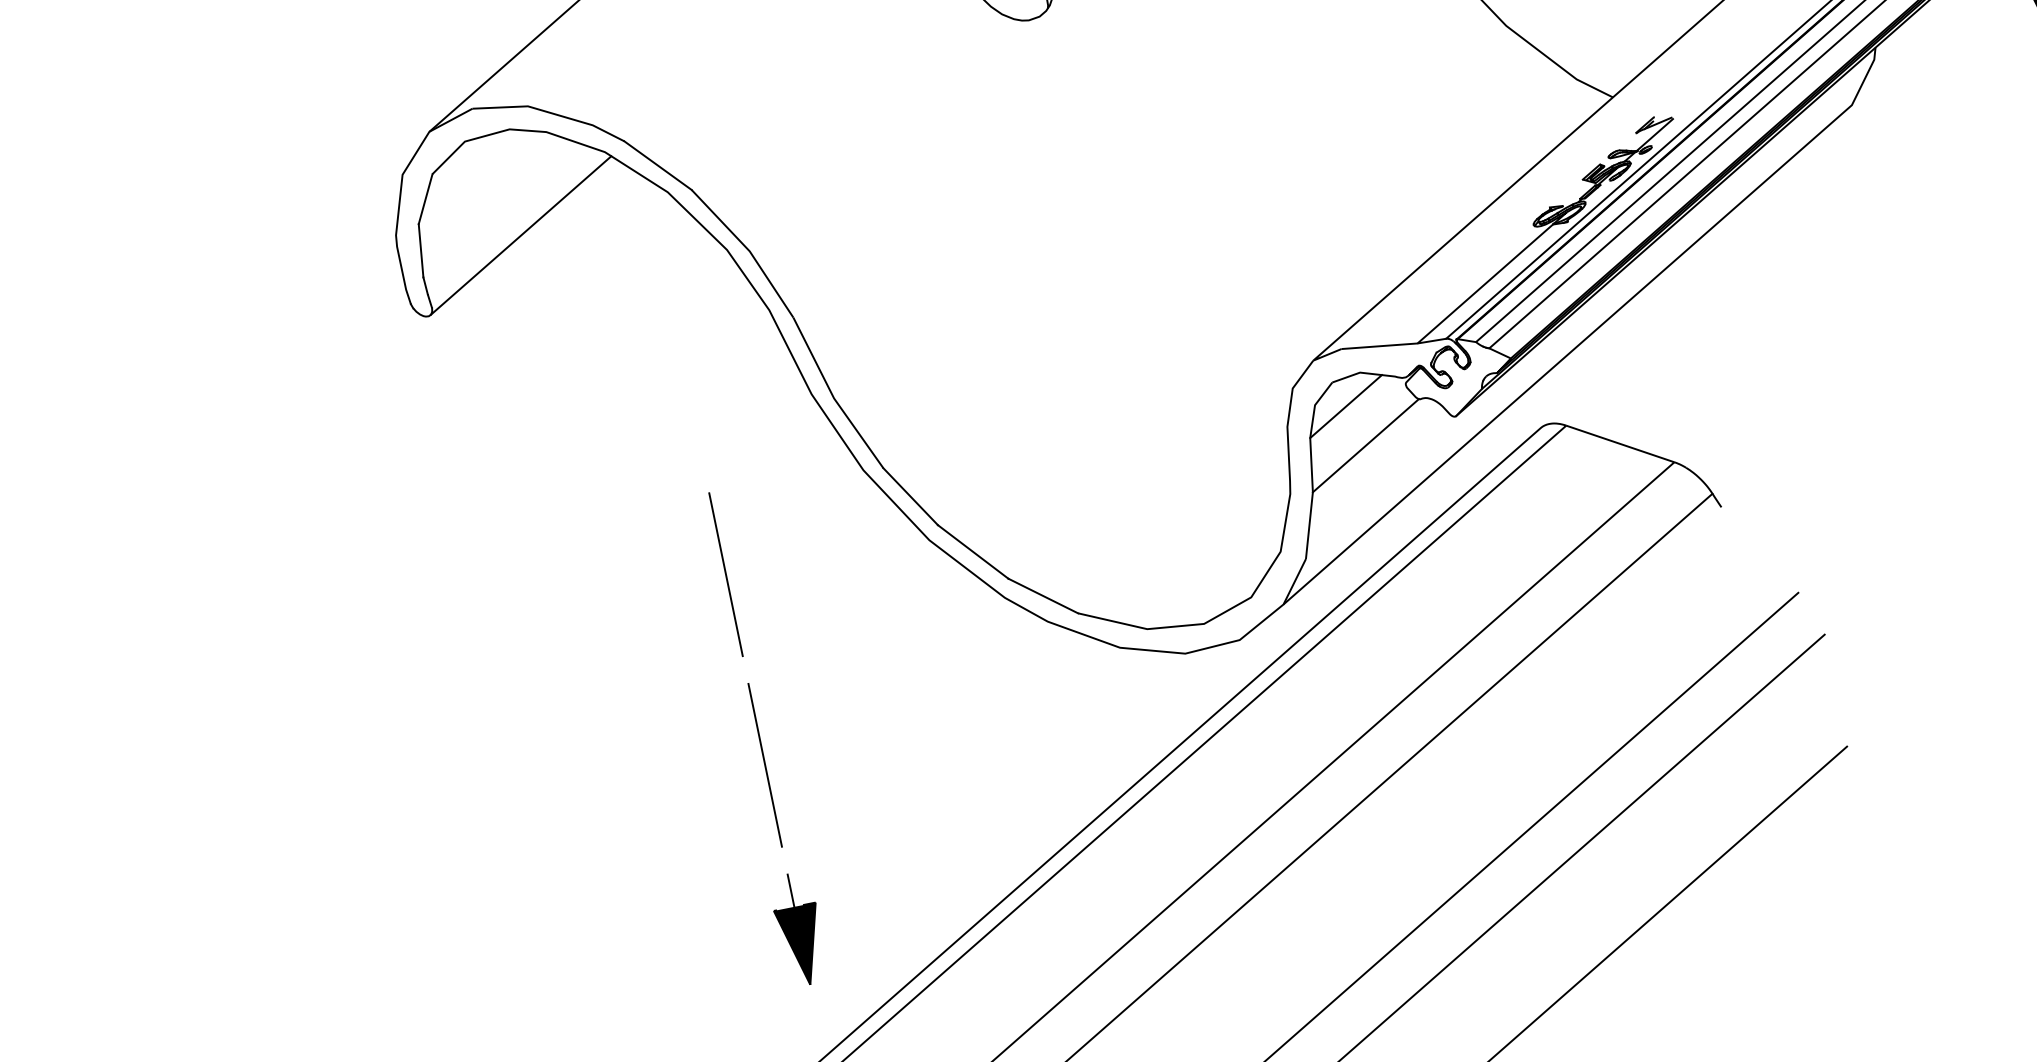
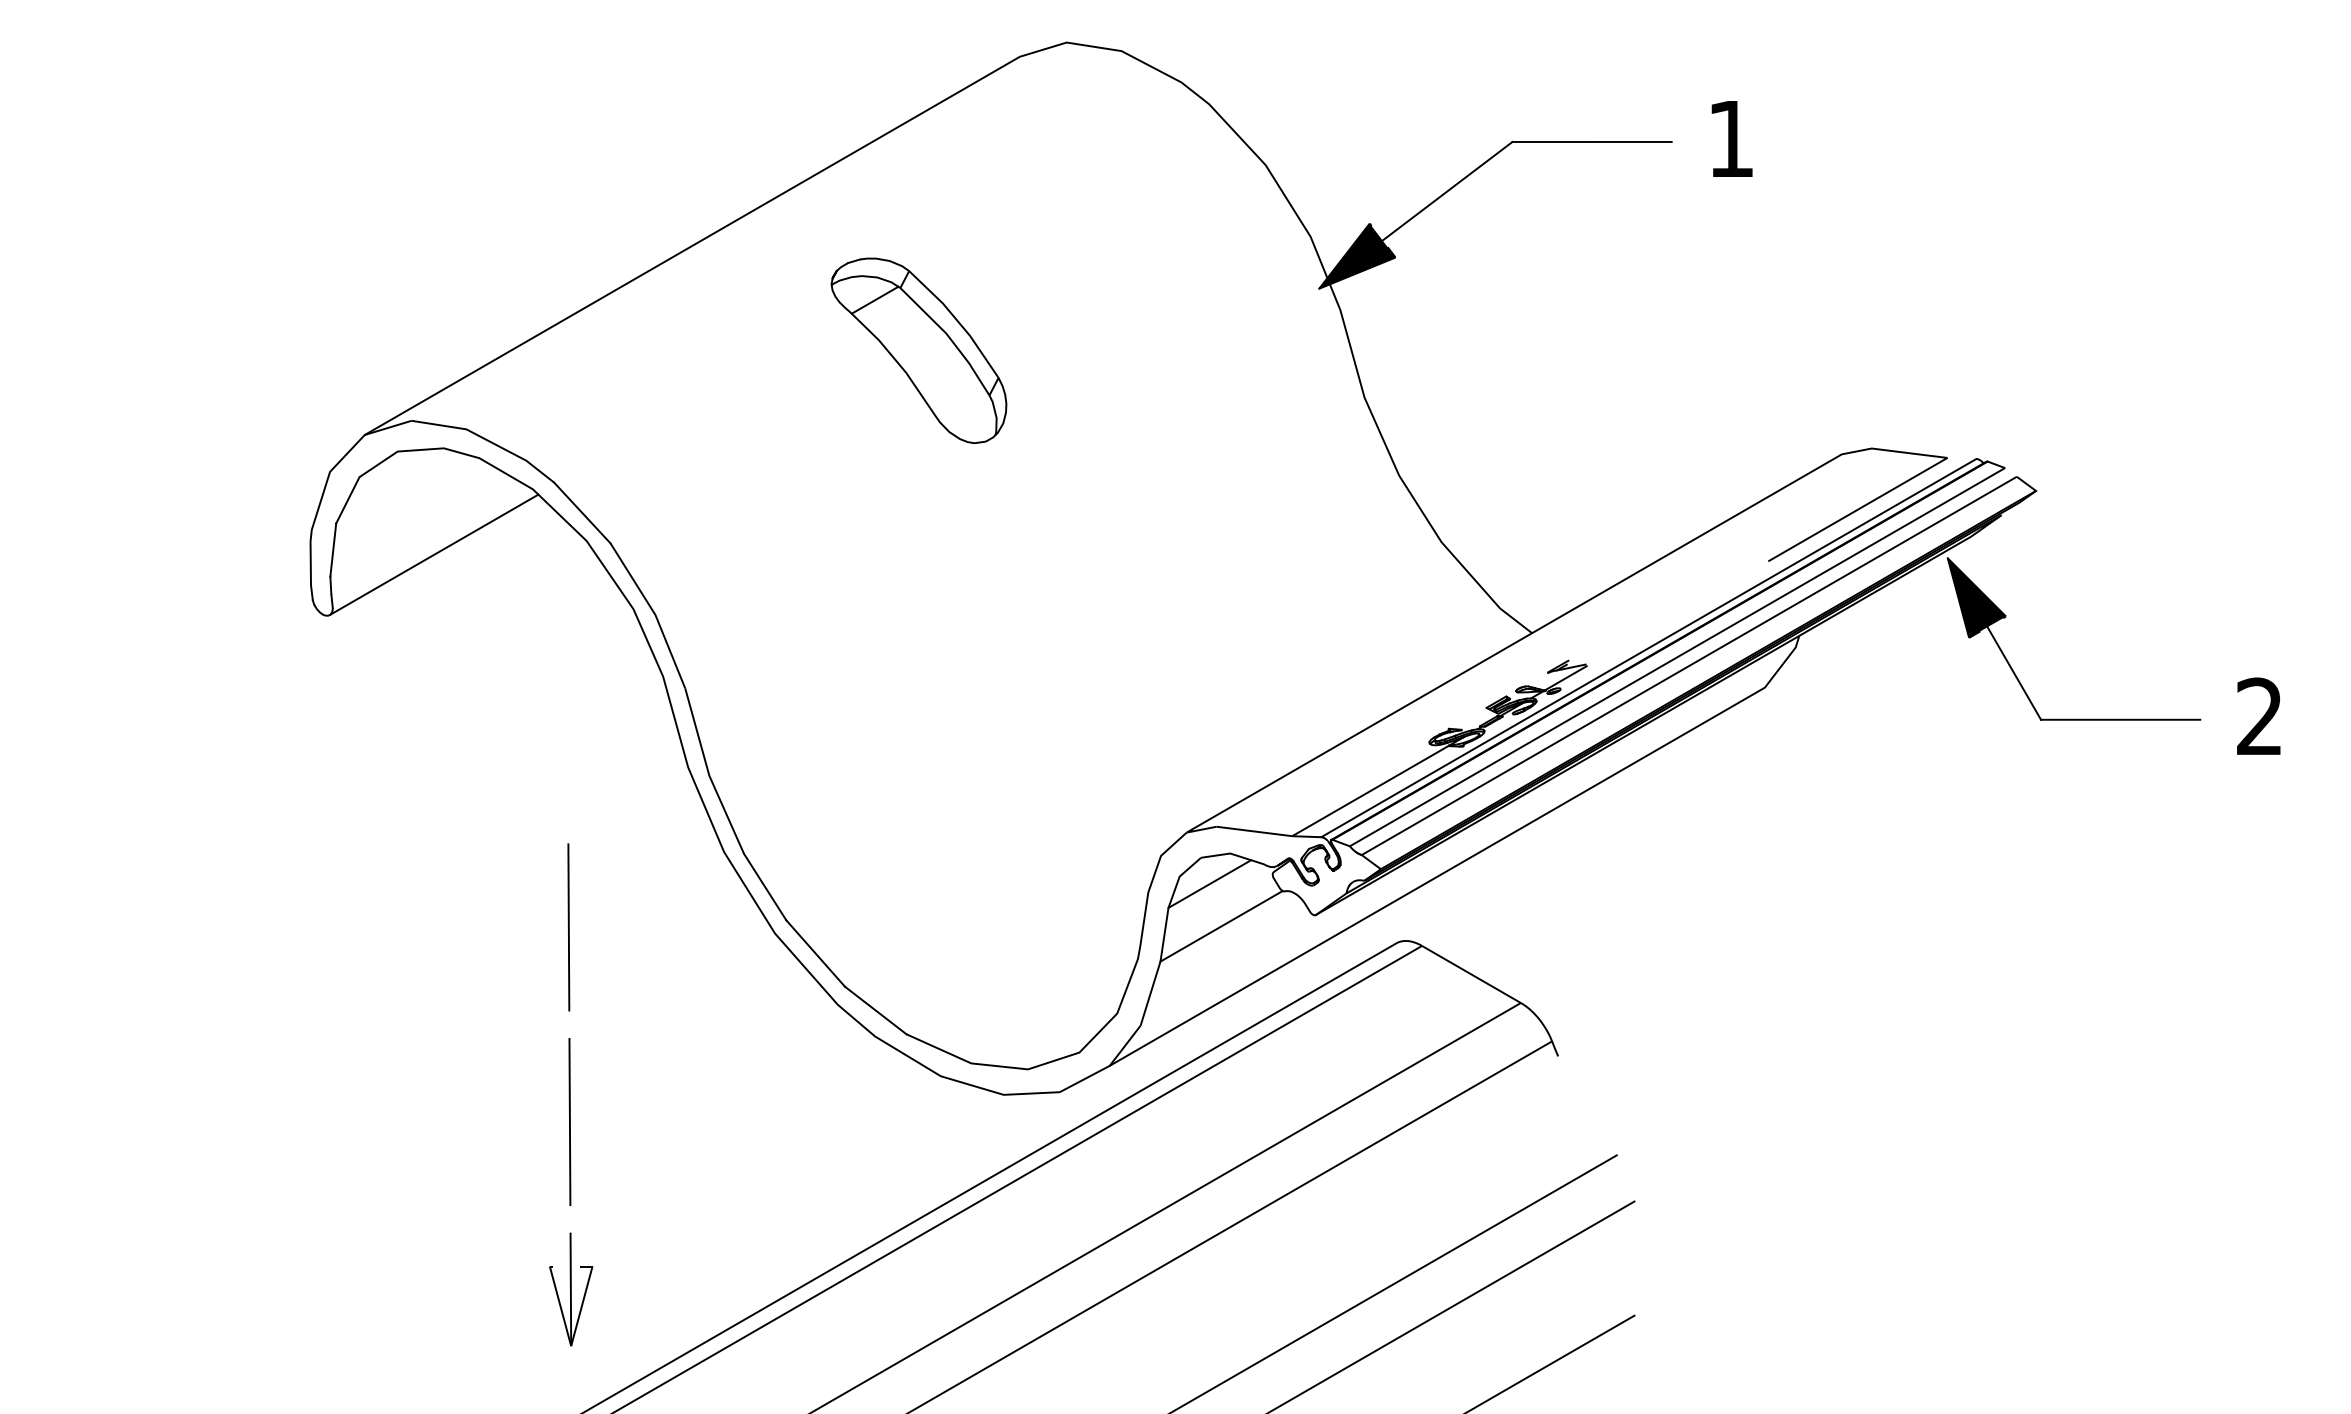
fill: (801, 946) -> (570, 1306), removed

